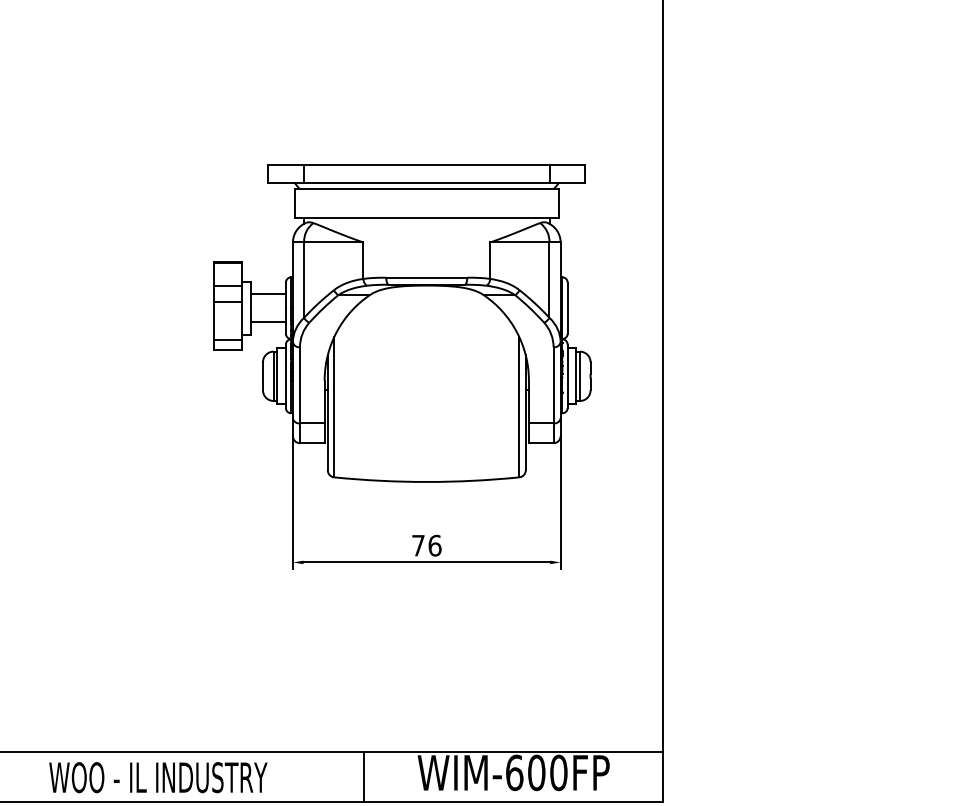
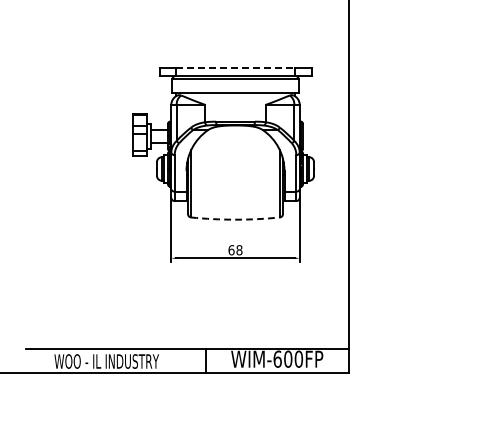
line: (428, 164) -> (236, 67), solid -> dashed
arc: (426, 481) -> (235, 219), solid -> dashed
text: (426, 546) -> (235, 250), 76 -> 68

